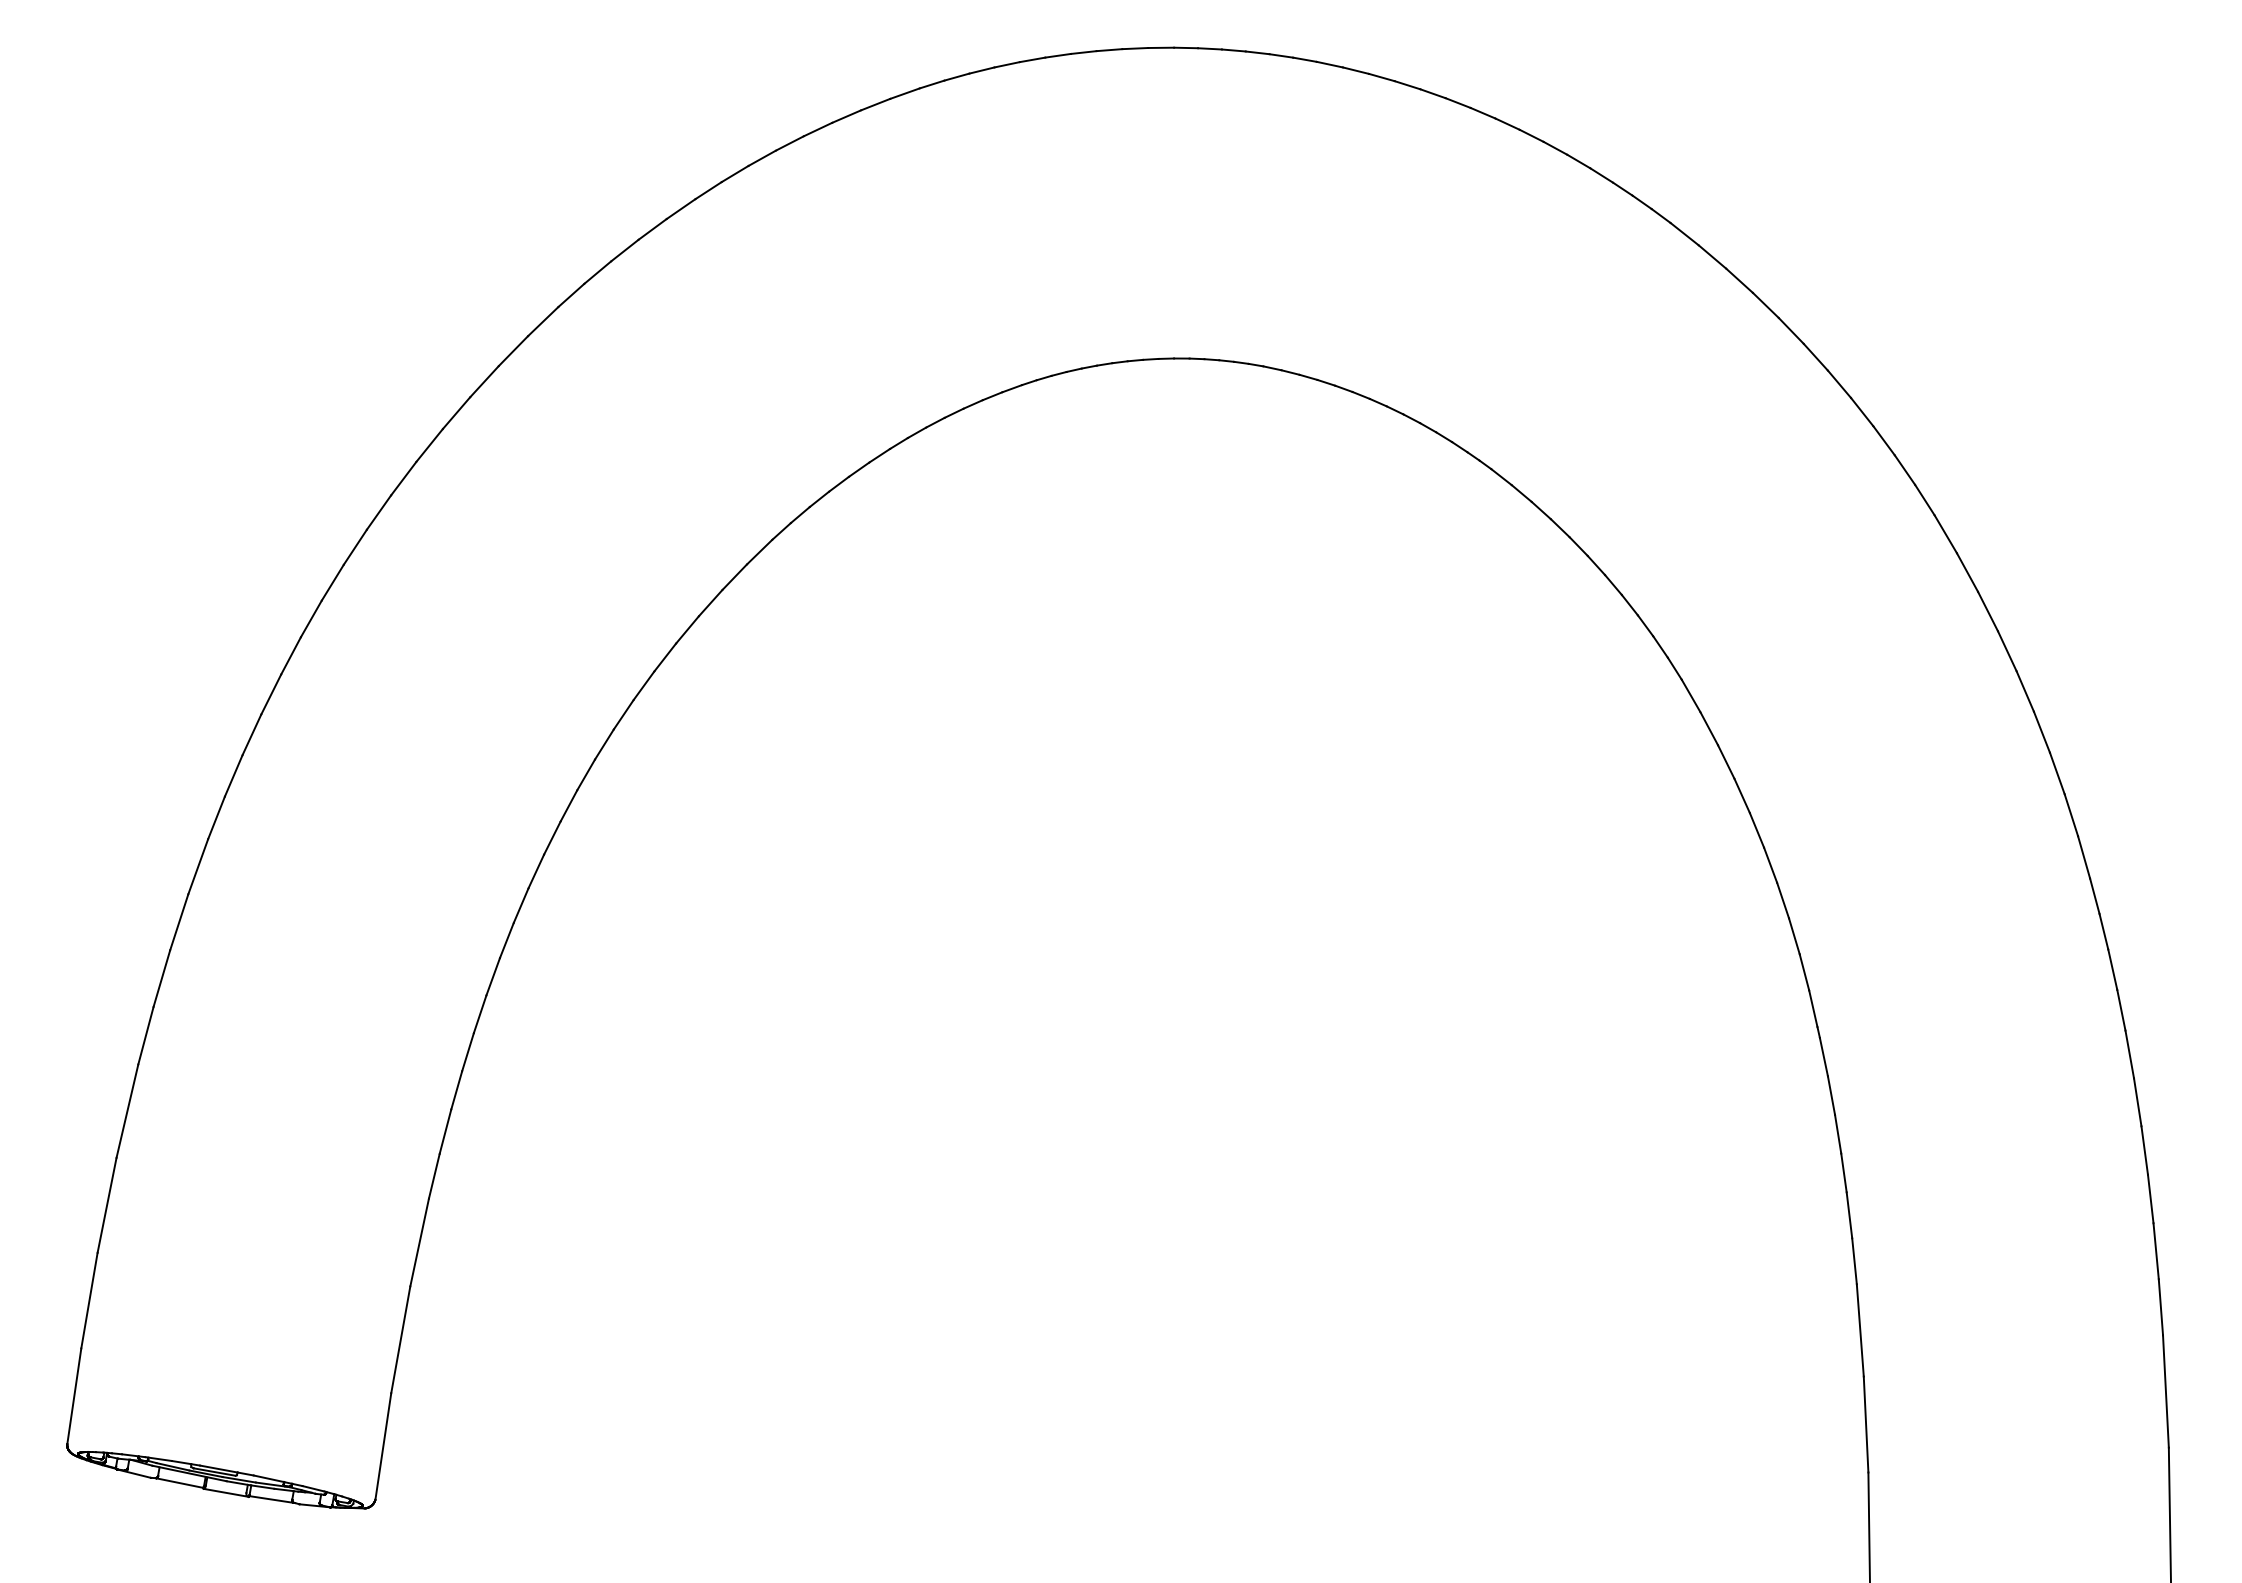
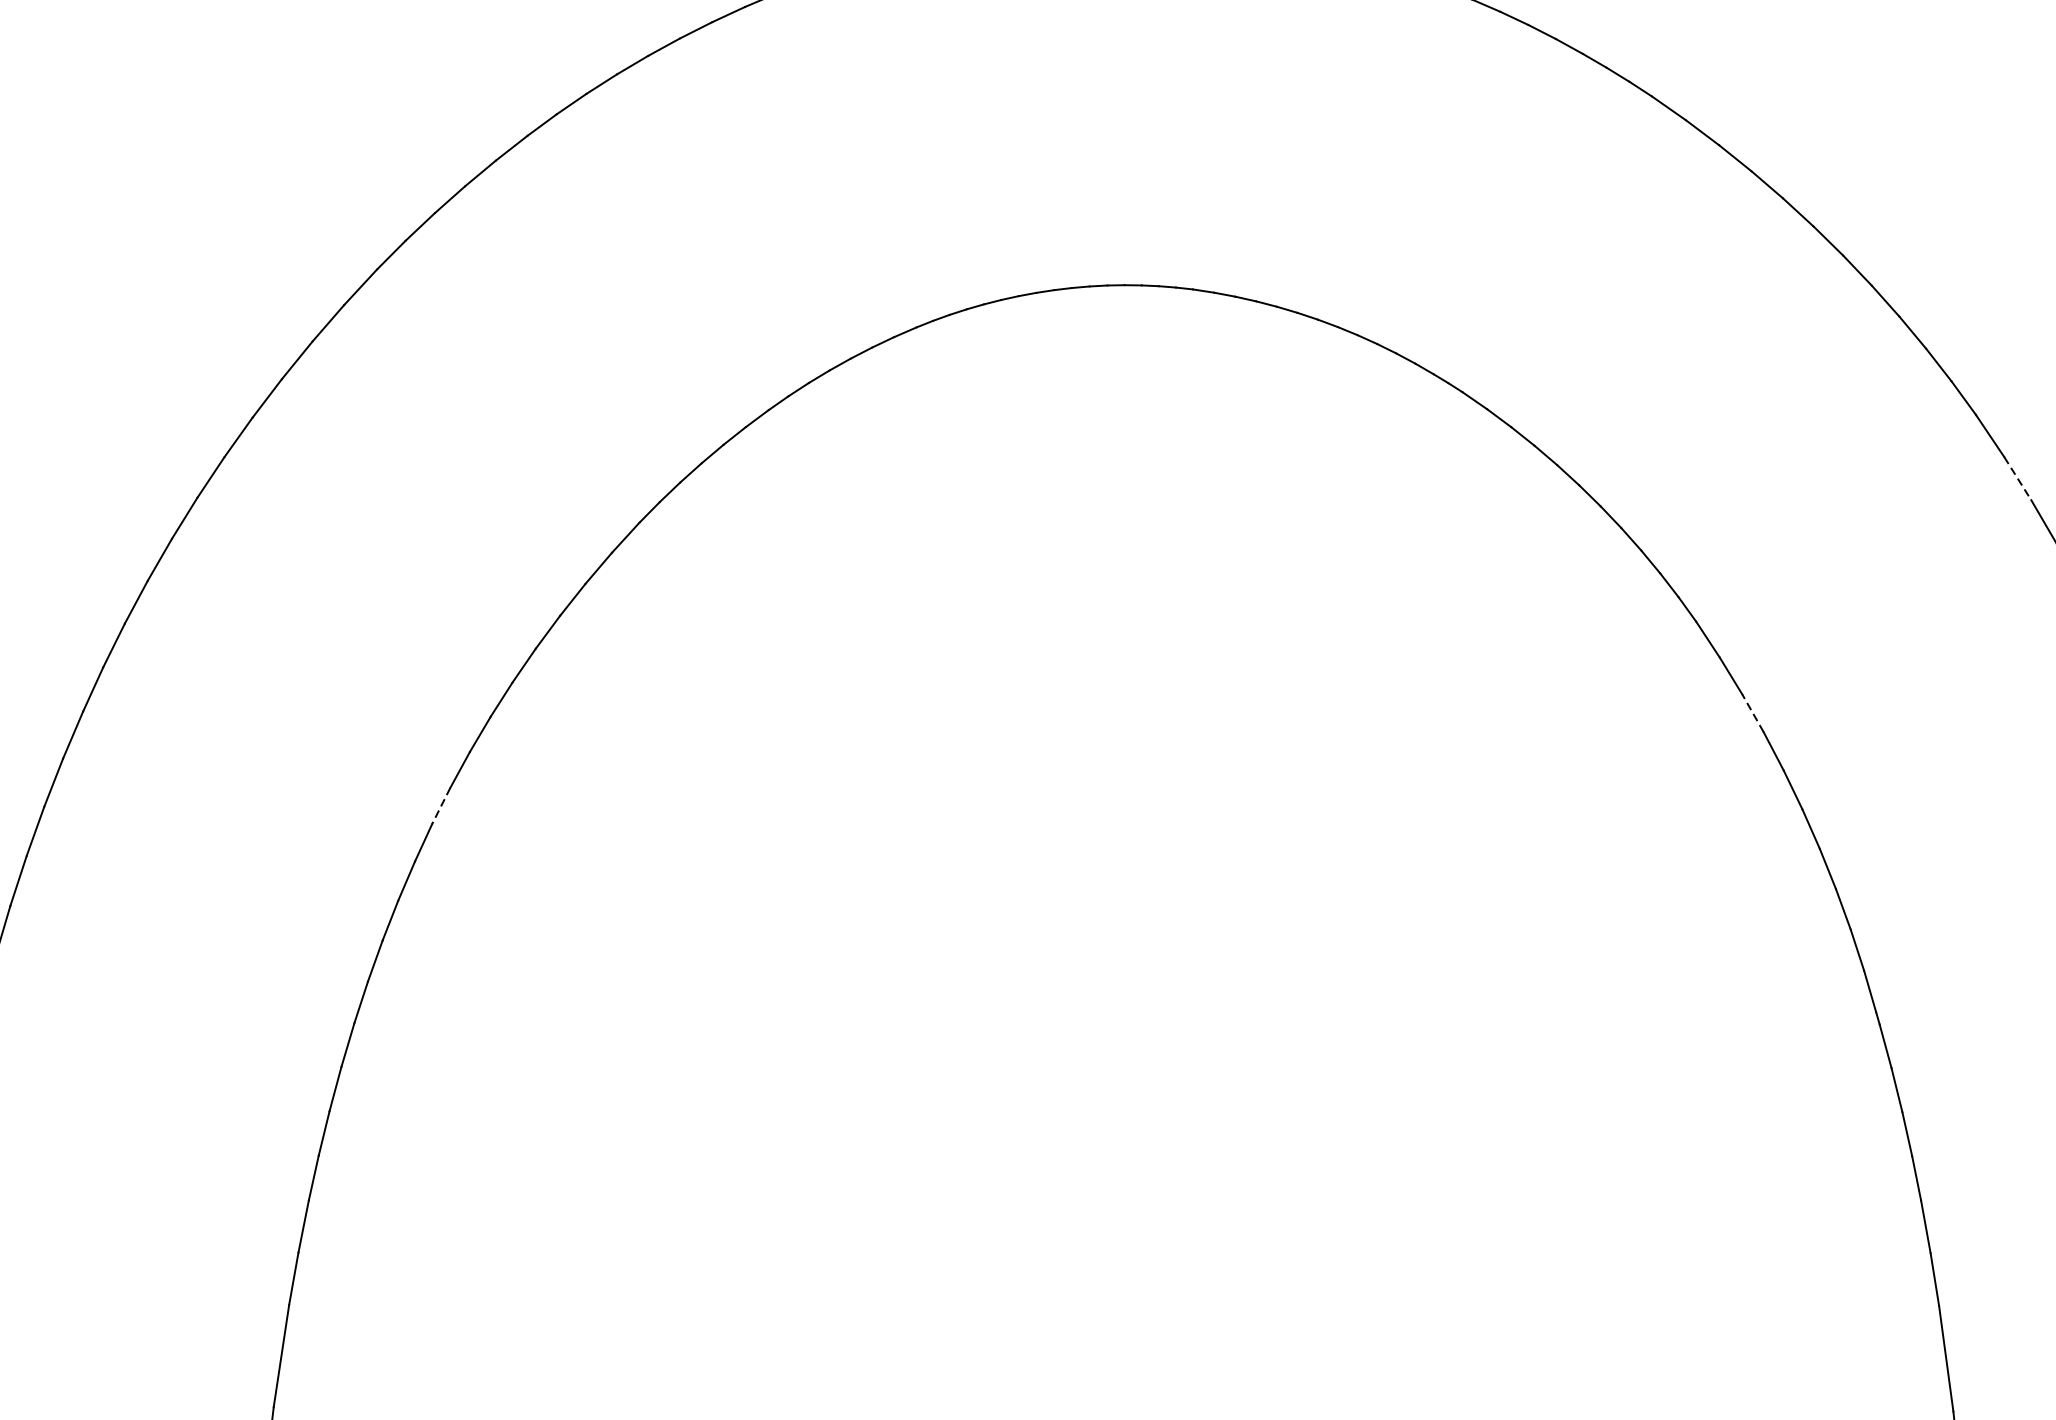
line: (1967, 572) -> (2017, 478), solid -> dashed
line: (1726, 762) -> (1753, 713), solid -> dashed
line: (586, 774) -> (441, 805), solid -> dashed

